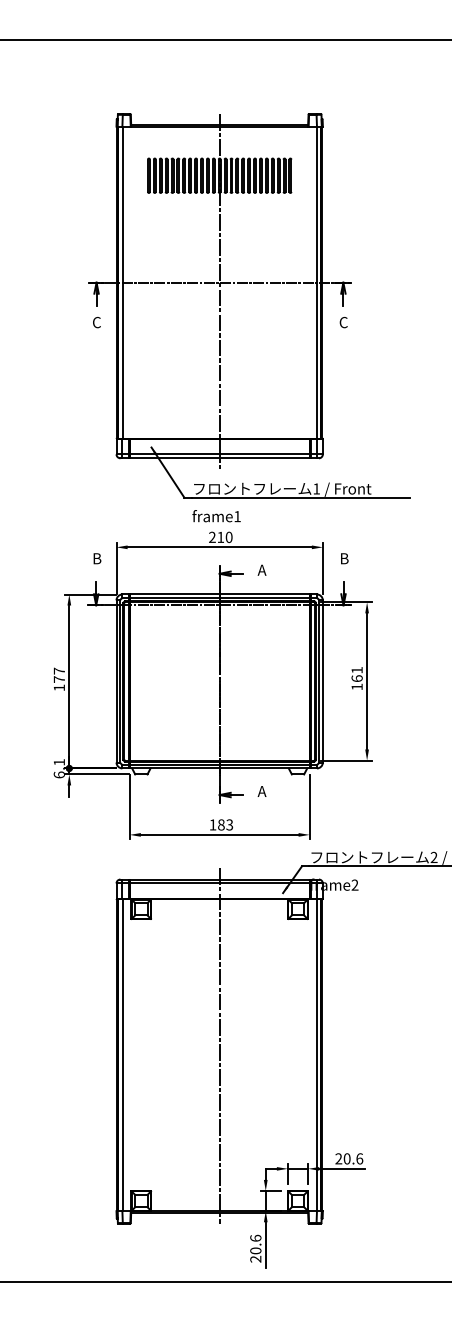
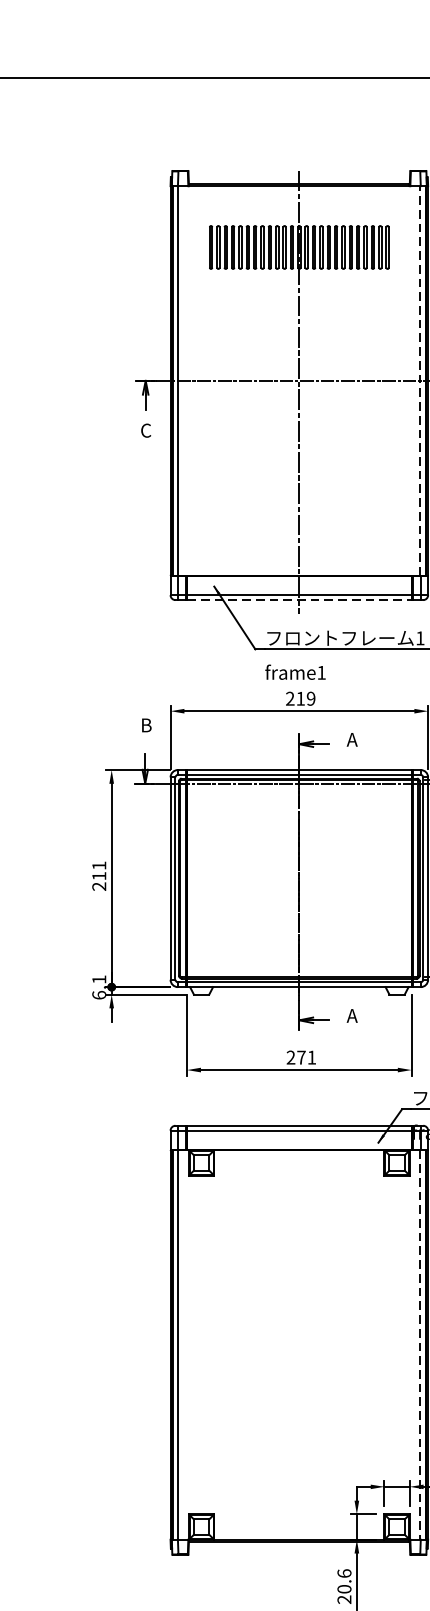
line: (316, 282) -> (420, 380), solid -> dashed
line: (219, 458) -> (299, 600), solid -> dashed
text: (228, 537) -> (310, 698), 210 -> 219
text: (58, 679) -> (98, 876), 177 -> 211
text: (221, 824) -> (301, 1057), 183 -> 271
line: (219, 1045) -> (299, 1332), removed
line: (316, 1055) -> (420, 1345), solid -> dashed

